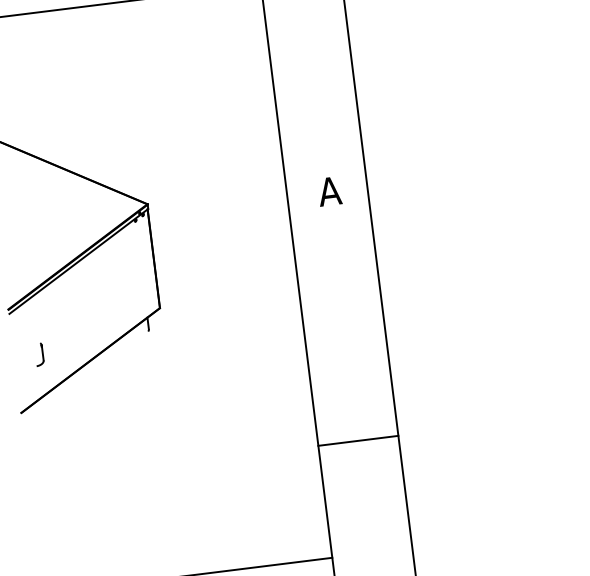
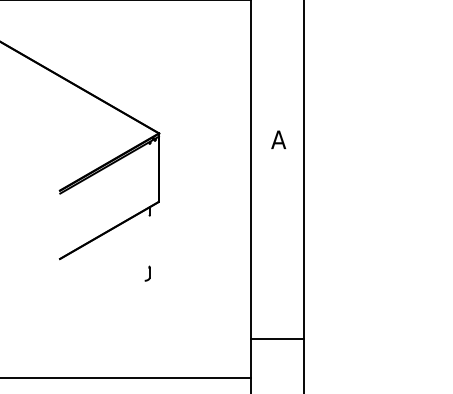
part: (39, 354) -> (147, 273), moved
line: (357, 441) -> (276, 339), moved

